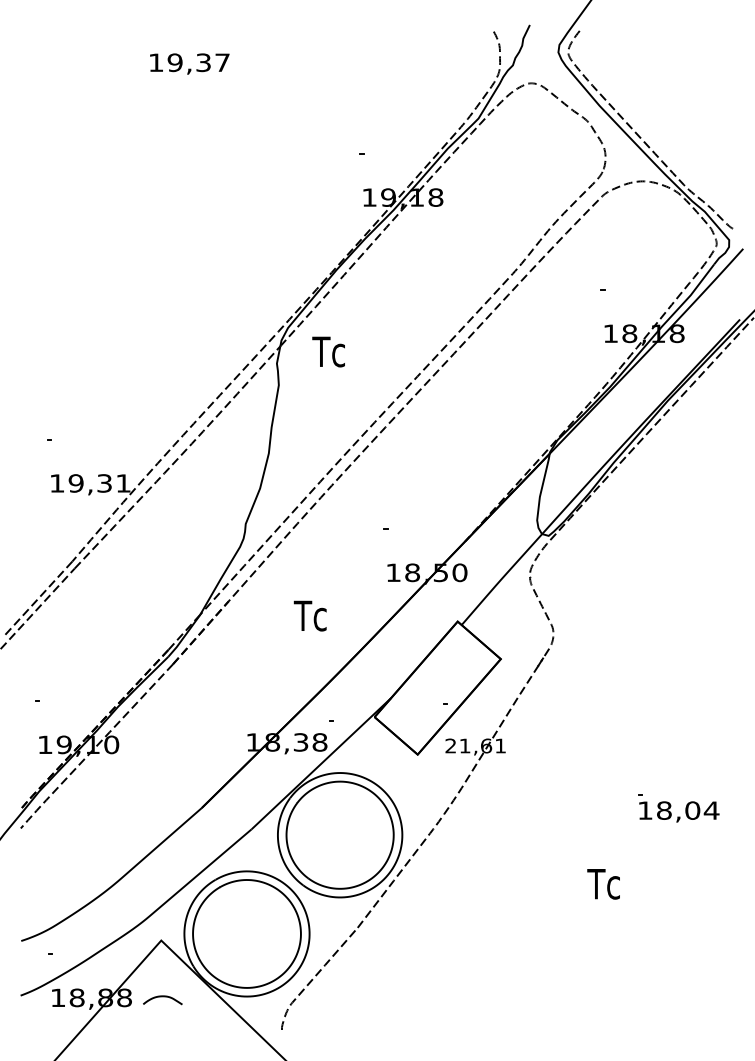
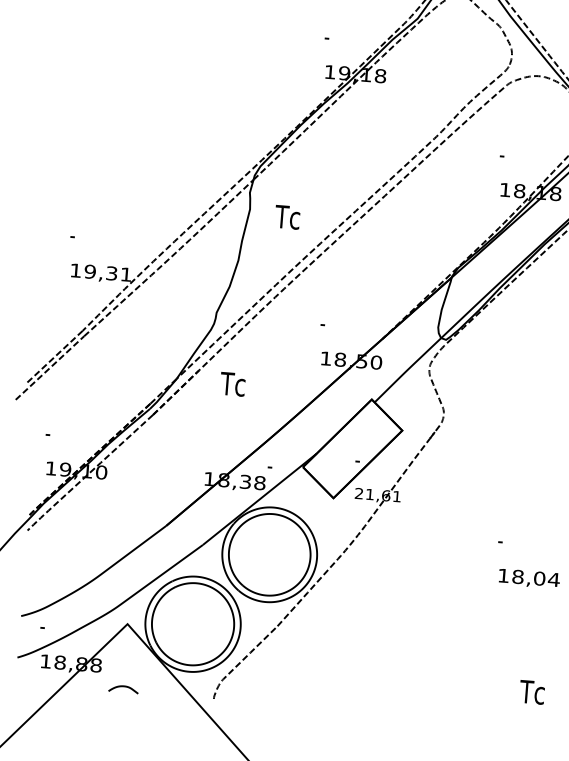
text: (328, 351) -> (287, 217), moved
text: (309, 615) -> (232, 383), moved
text: (679, 811) -> (529, 578), moved
text: (603, 884) -> (532, 692), moved
curve: (162, 997) -> (123, 687), moved

